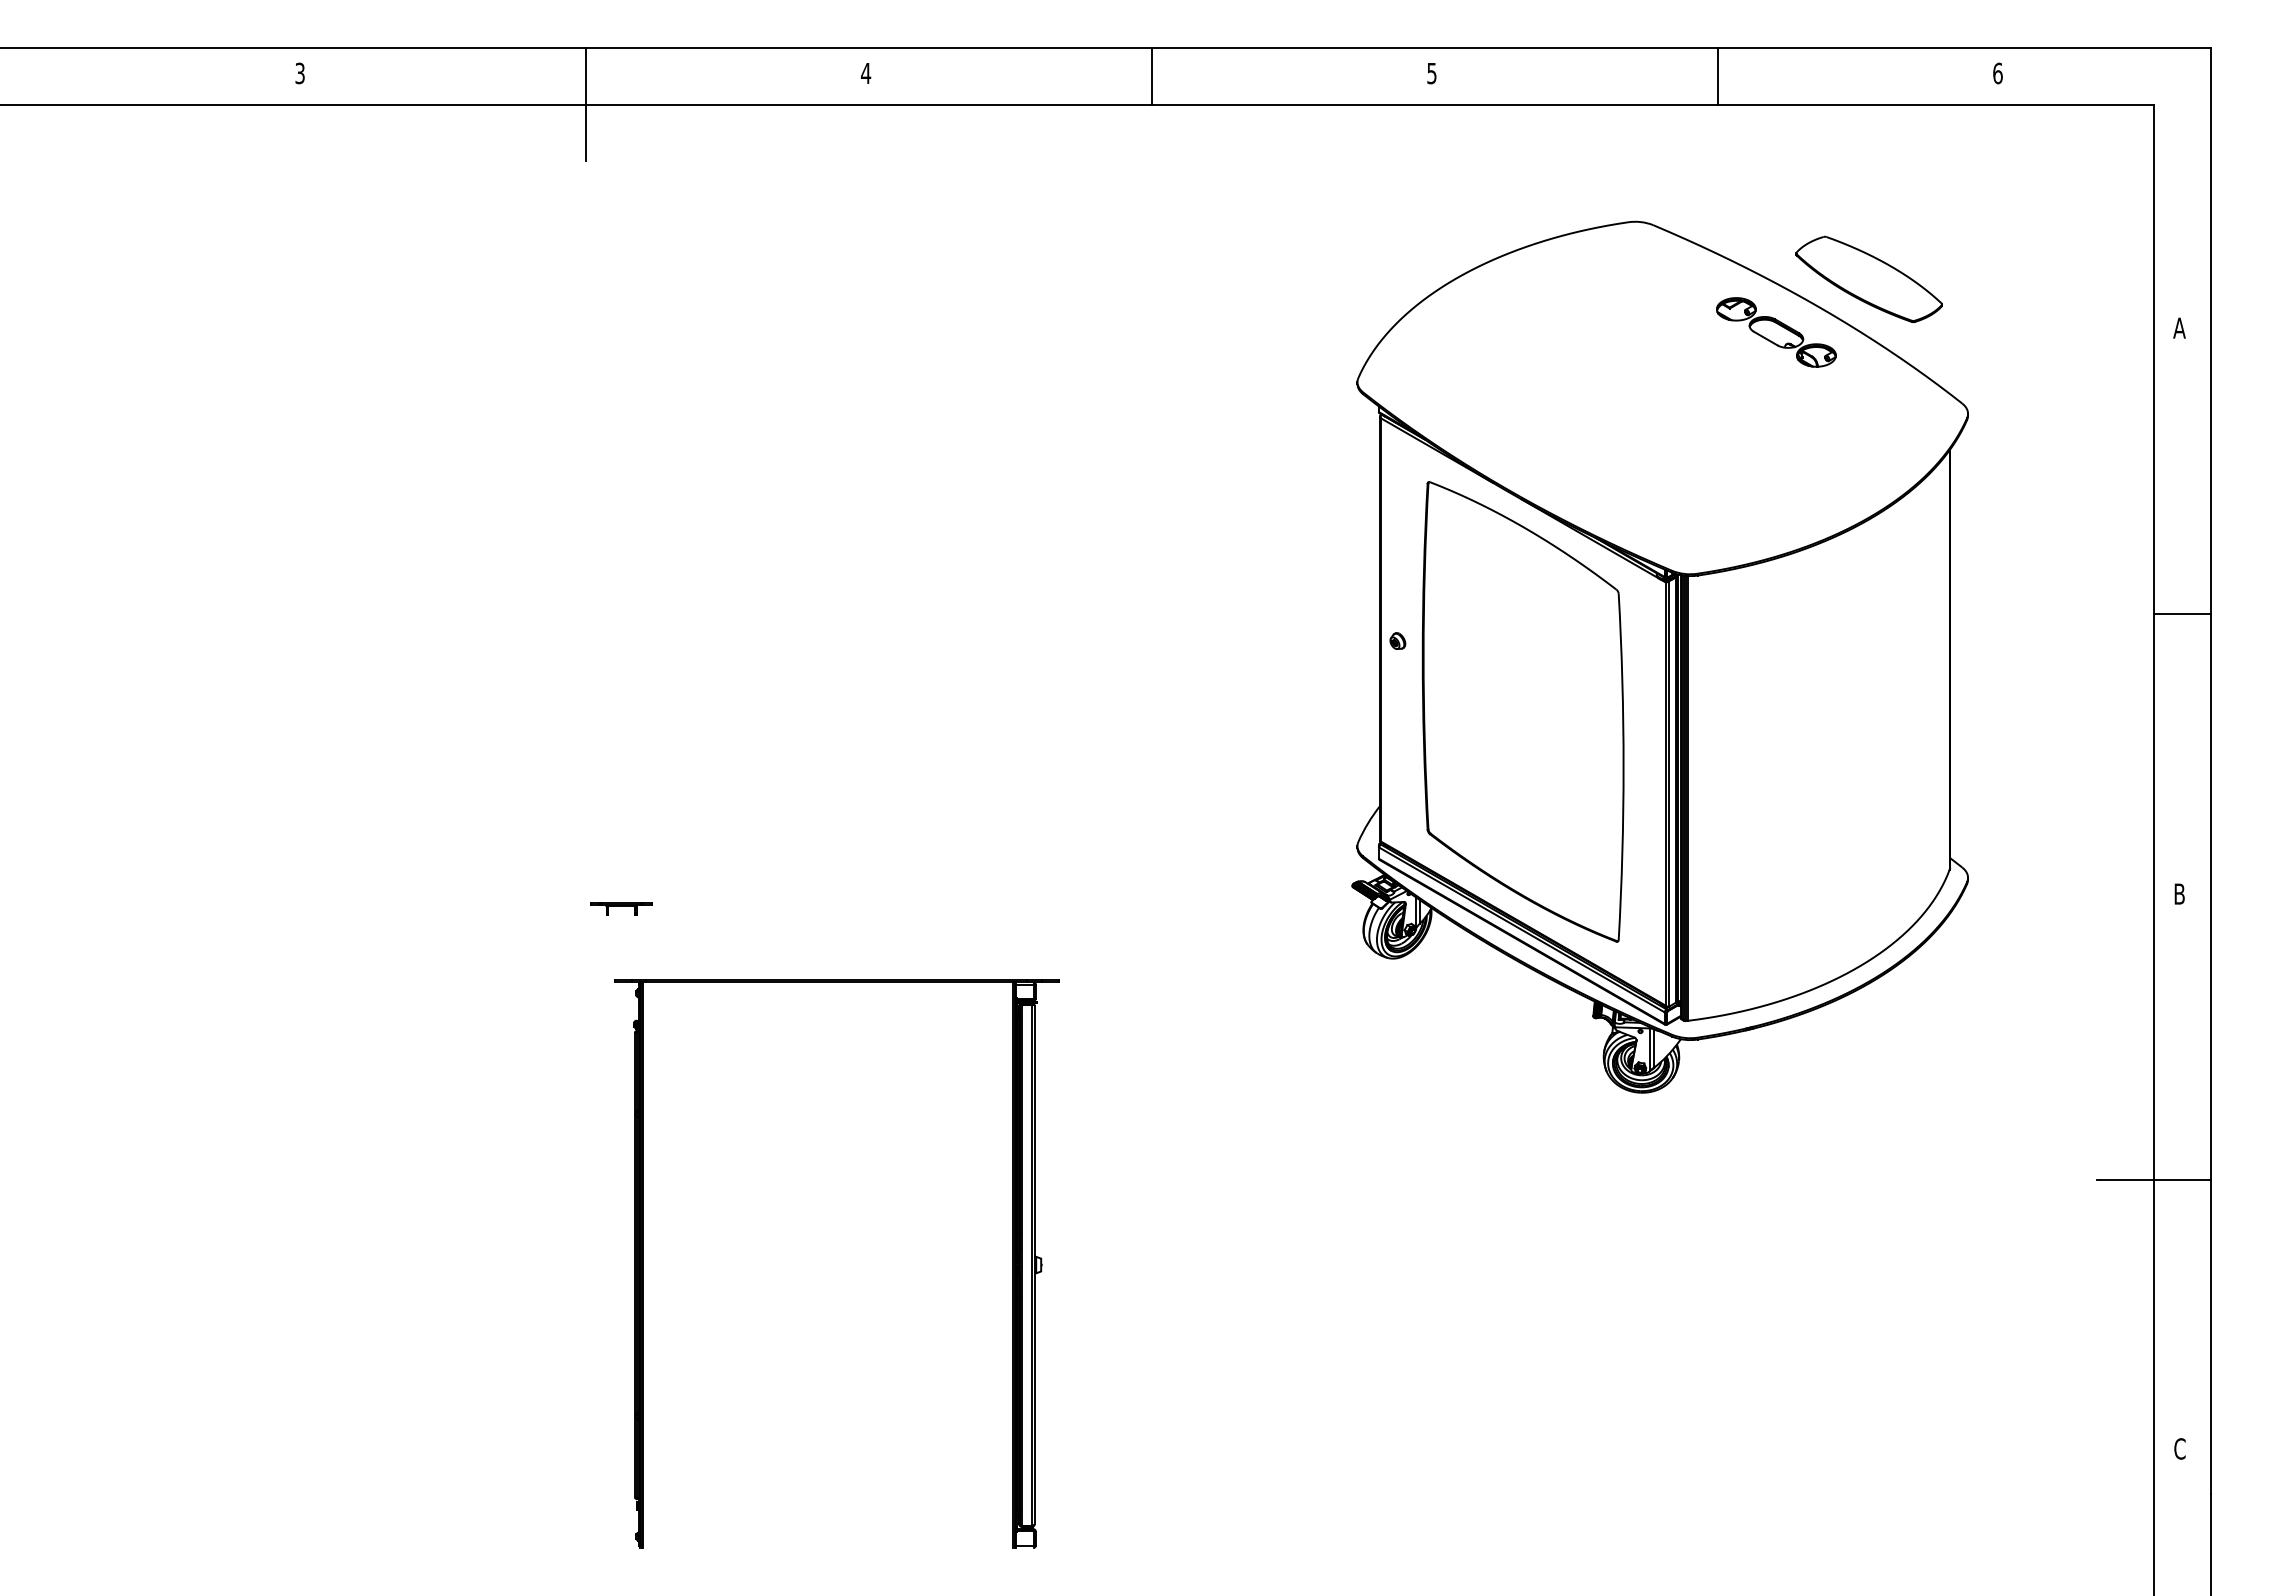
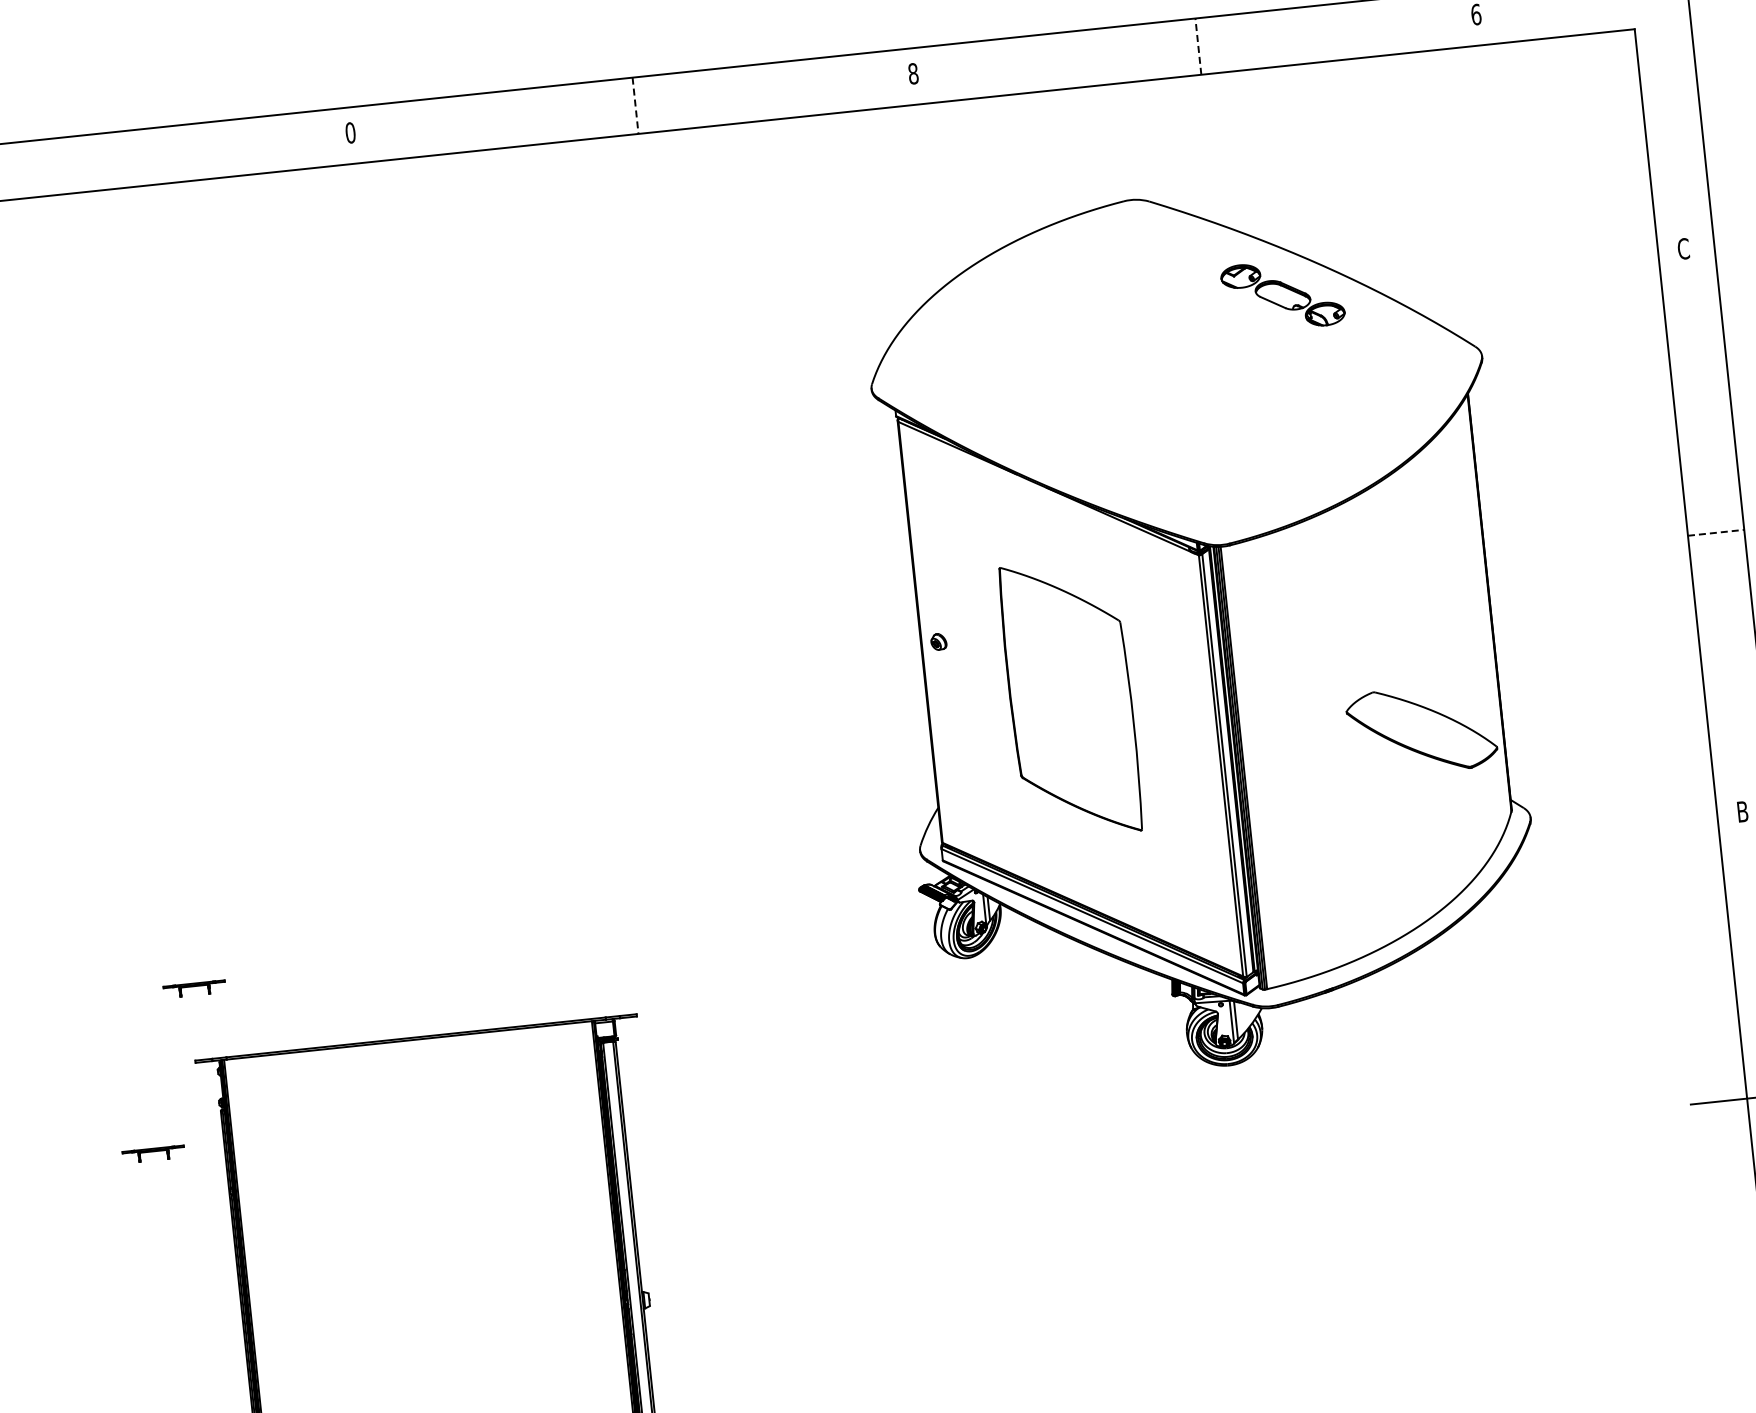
text: (866, 73) -> (351, 132), 4 -> 0
text: (1431, 73) -> (912, 73), 5 -> 8
line: (1718, 75) -> (1198, 45), solid -> dashed
line: (1152, 76) -> (635, 106), solid -> dashed
line: (586, 104) -> (75, 193), removed
part: (1868, 279) -> (1421, 730), moved
text: (2179, 327) -> (1683, 248), A -> C
line: (2182, 613) -> (1716, 532), solid -> dashed
part: (1522, 711) -> (1070, 698), size x0.6
part: (563, 1068) -> (153, 1154), added

